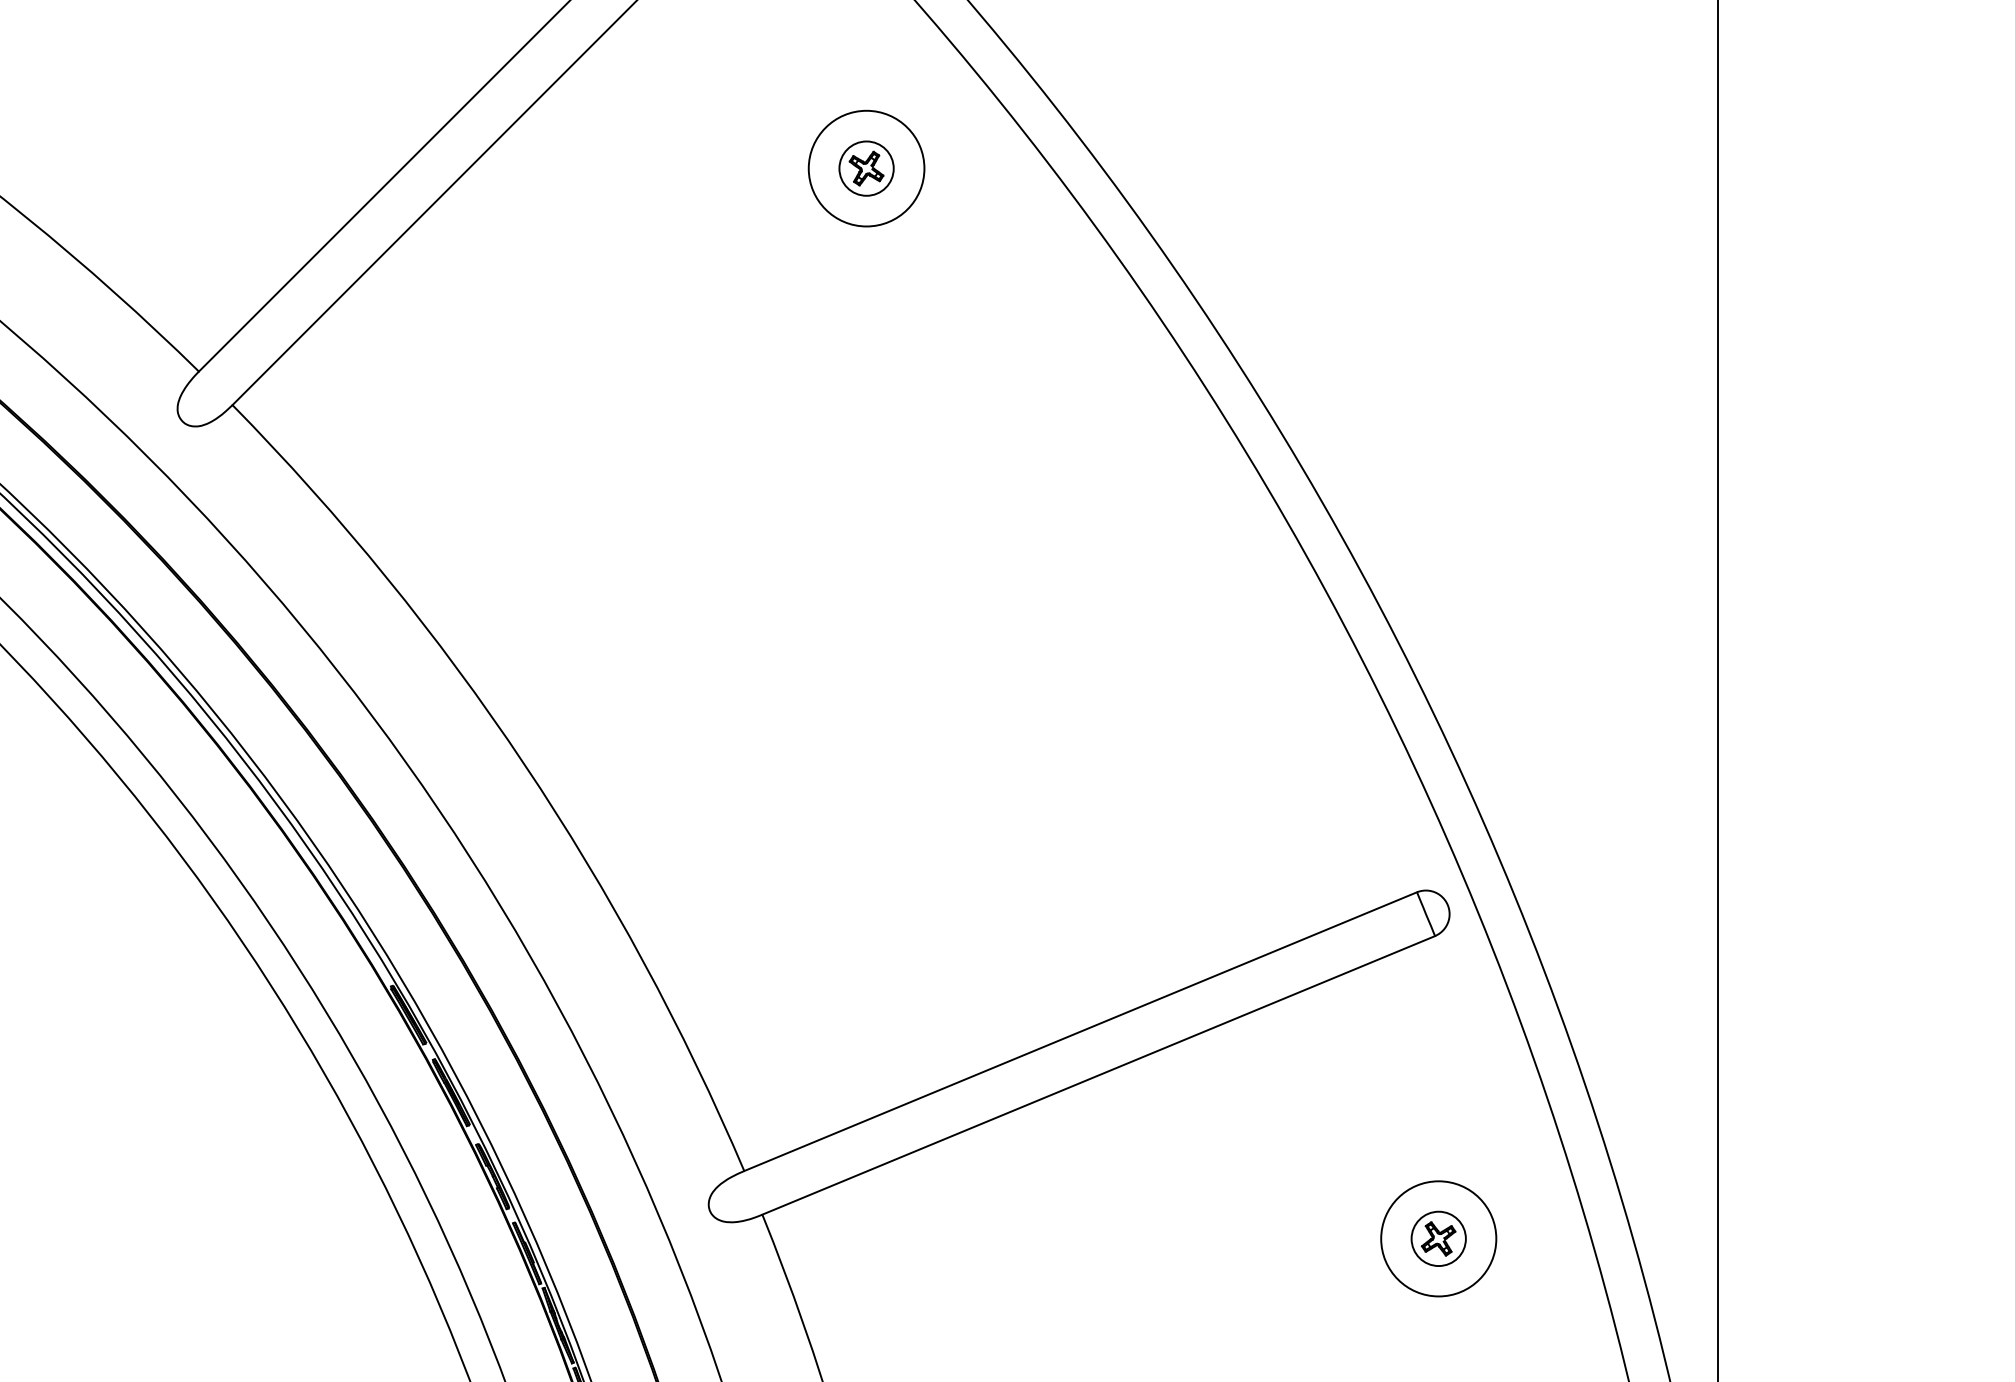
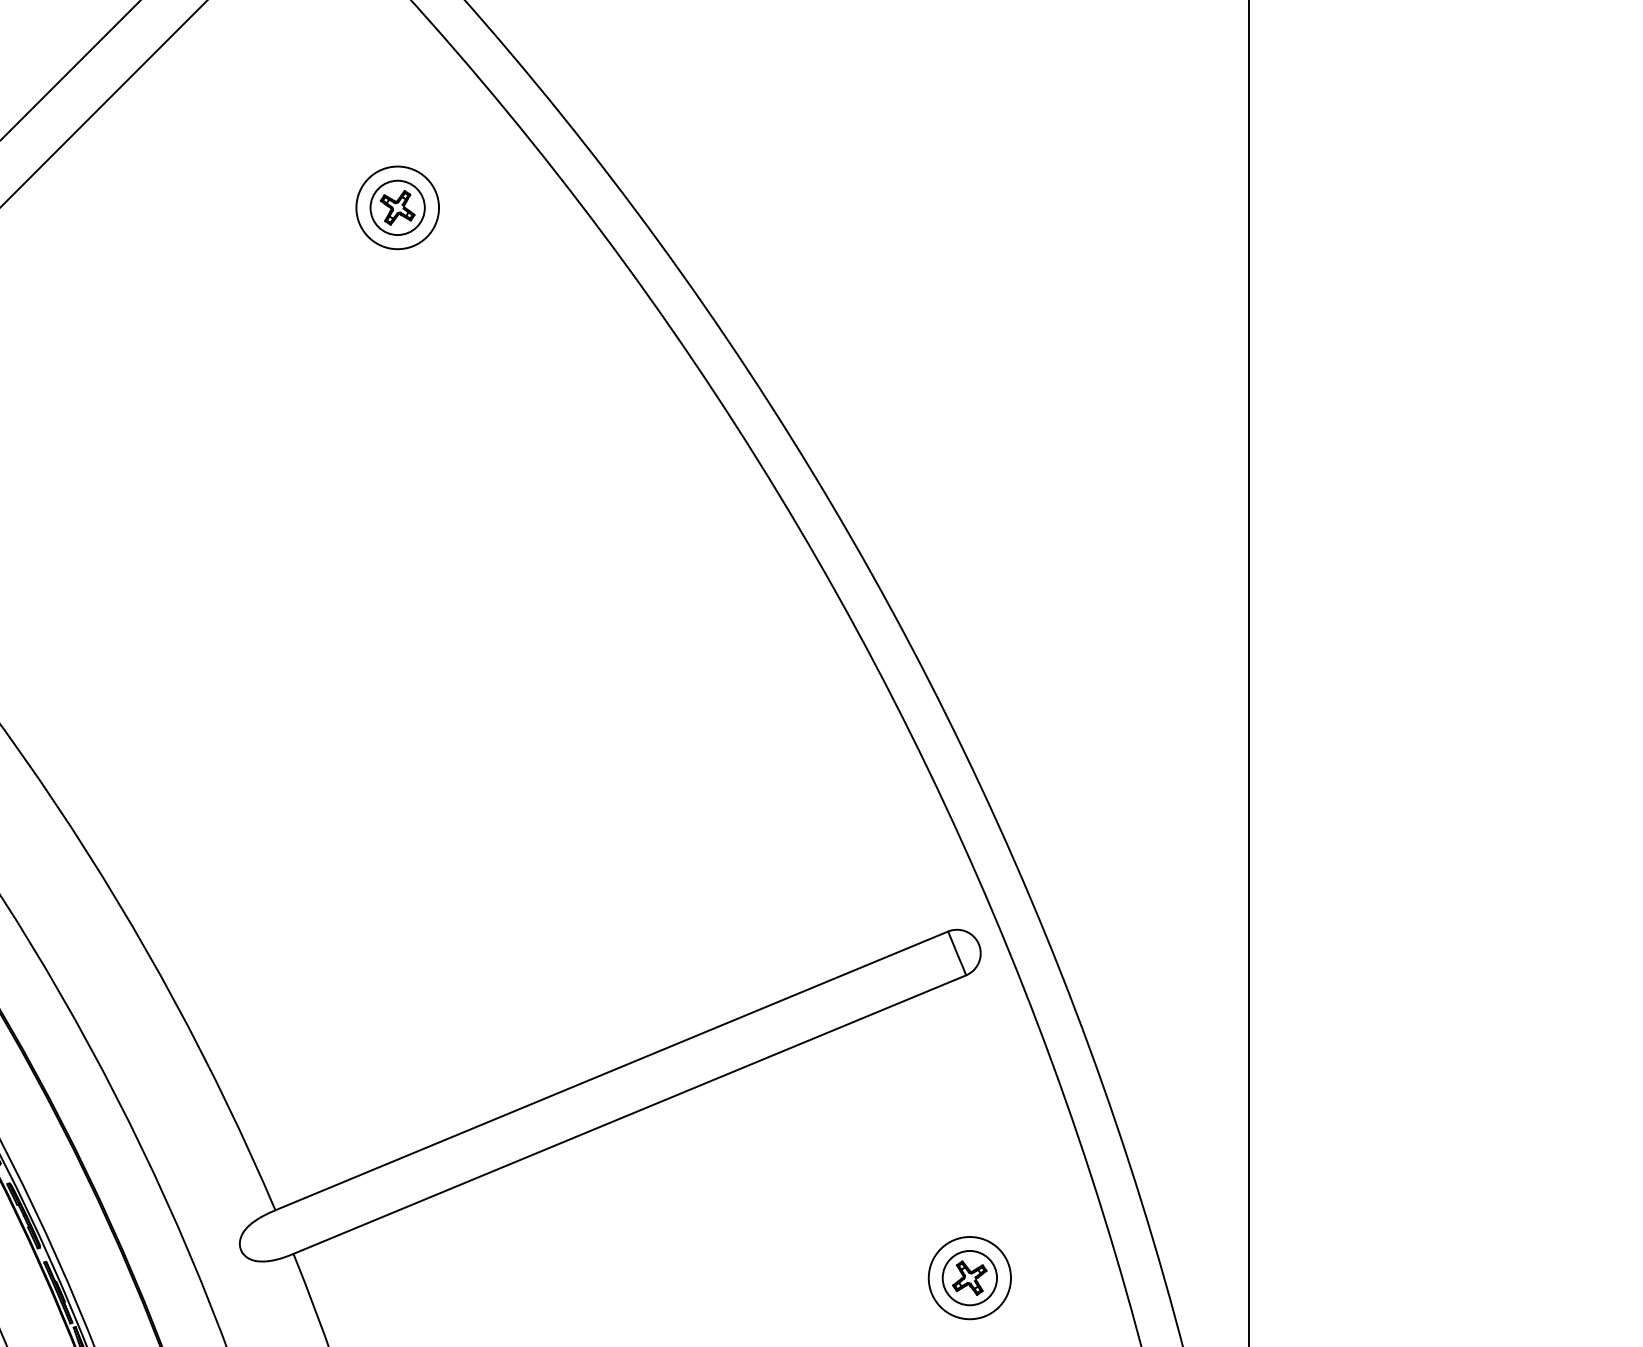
circle: (866, 168) -> (397, 207), size x0.71
circle: (1438, 1238) -> (969, 1277), size x0.71

